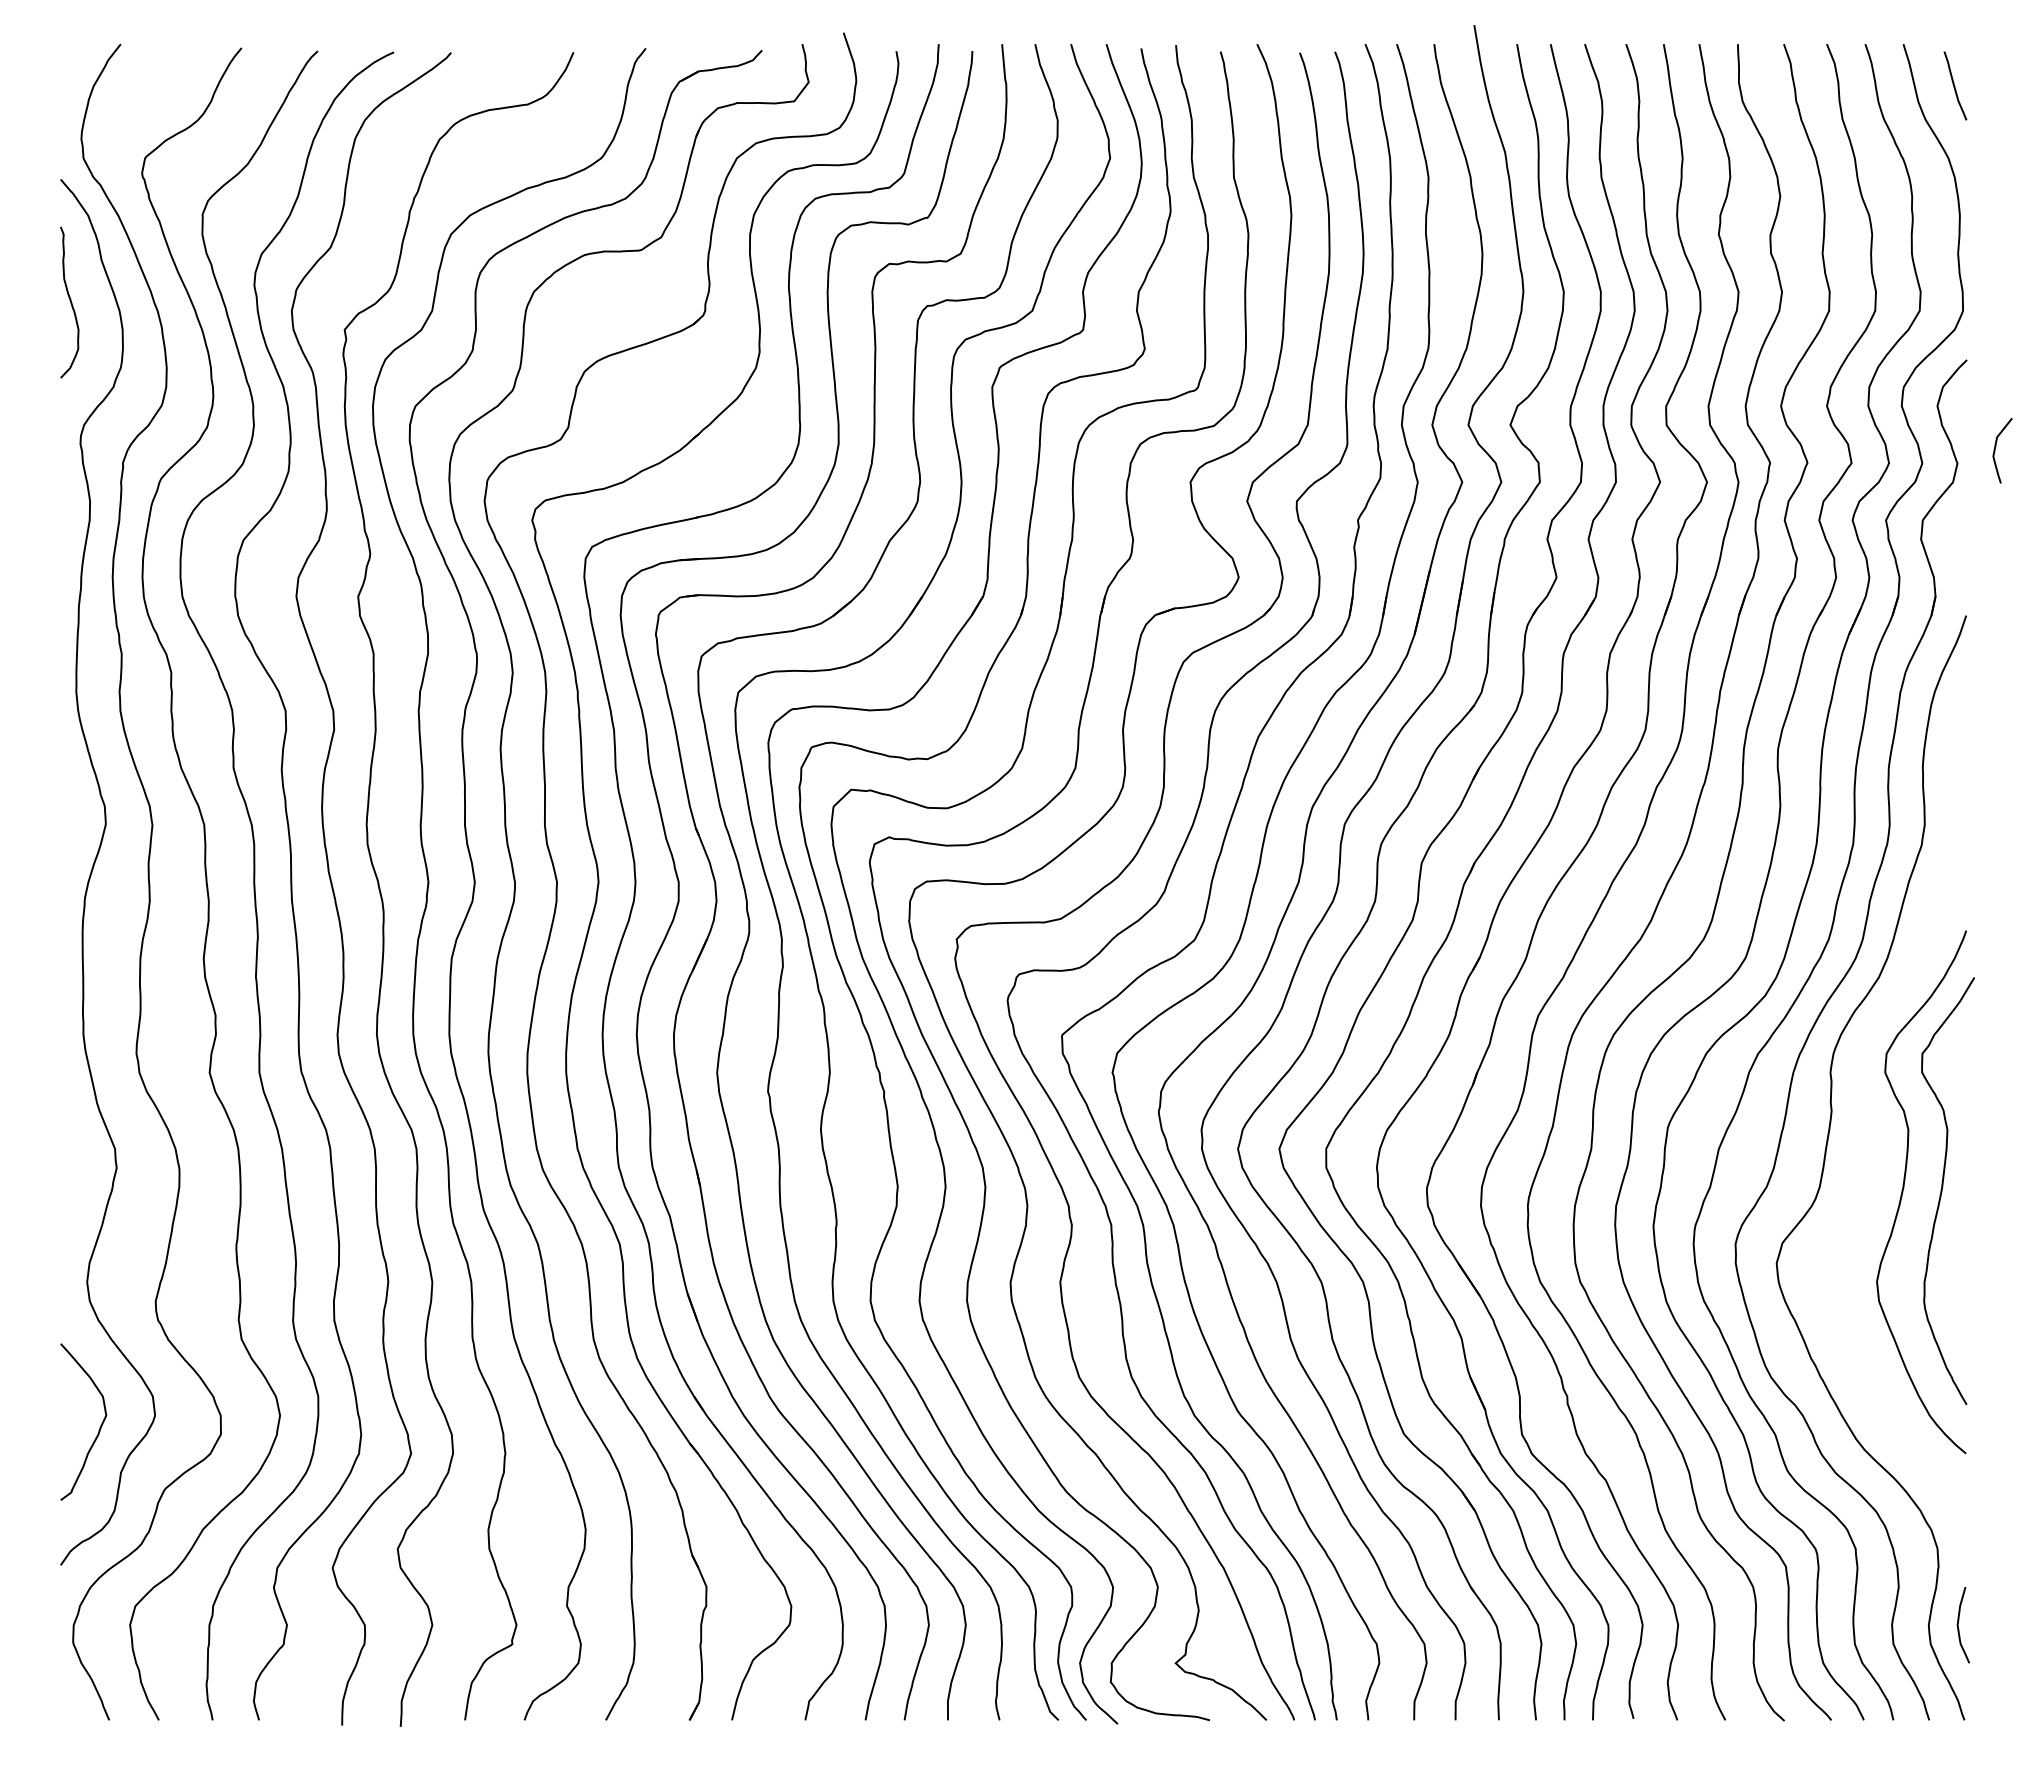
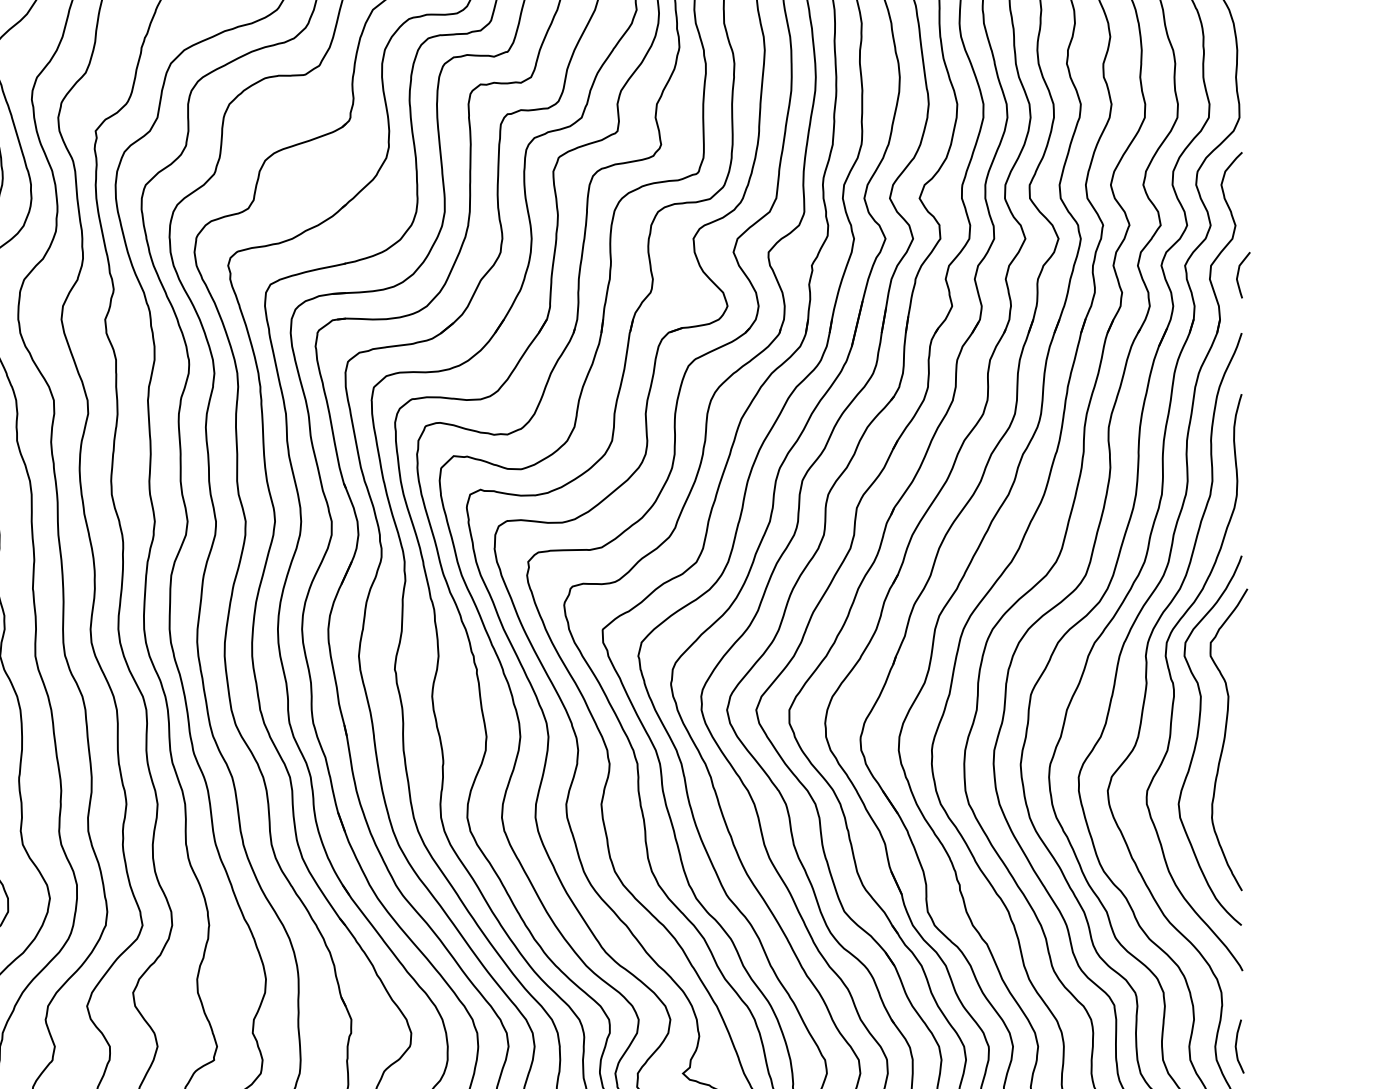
curve: (1995, 450) -> (1238, 275), moved
curve: (1870, 1112) -> (1174, 684), added

